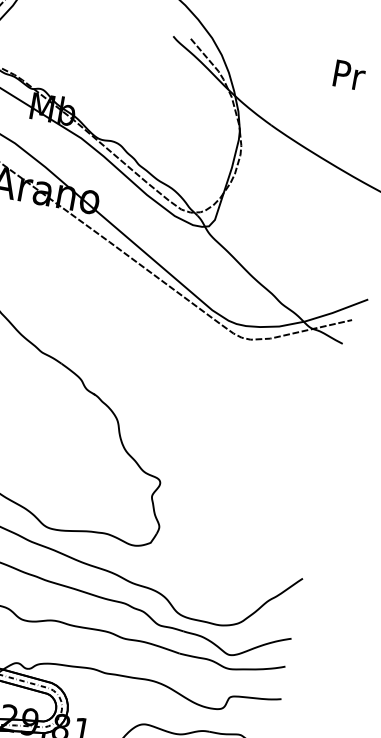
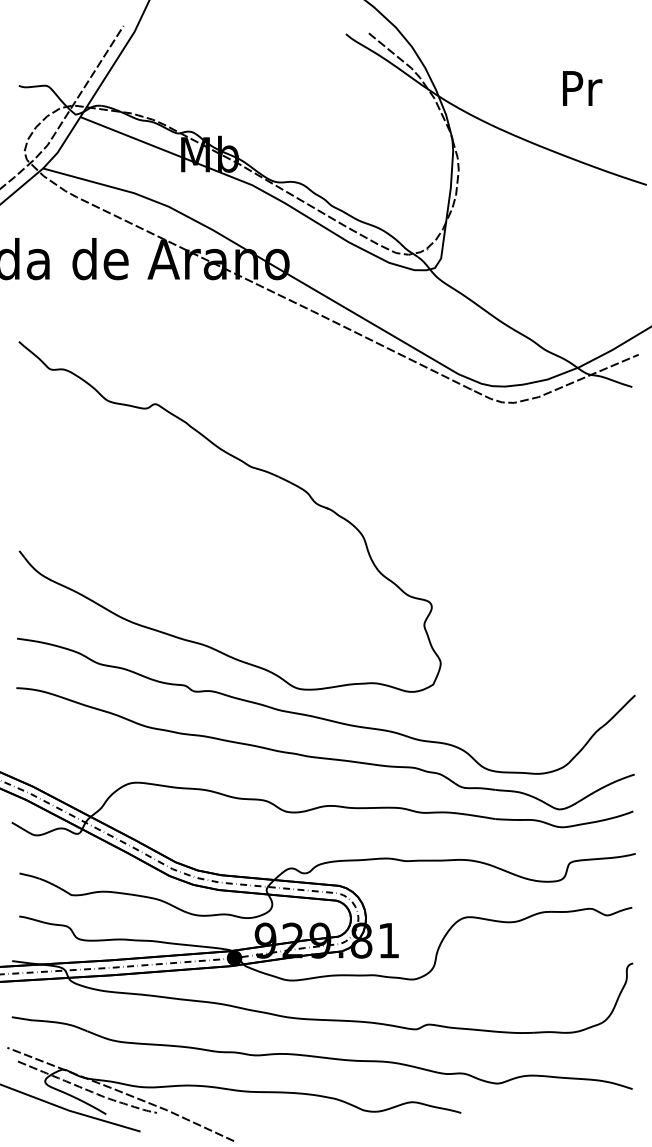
text: (349, 75) -> (582, 88), moved

